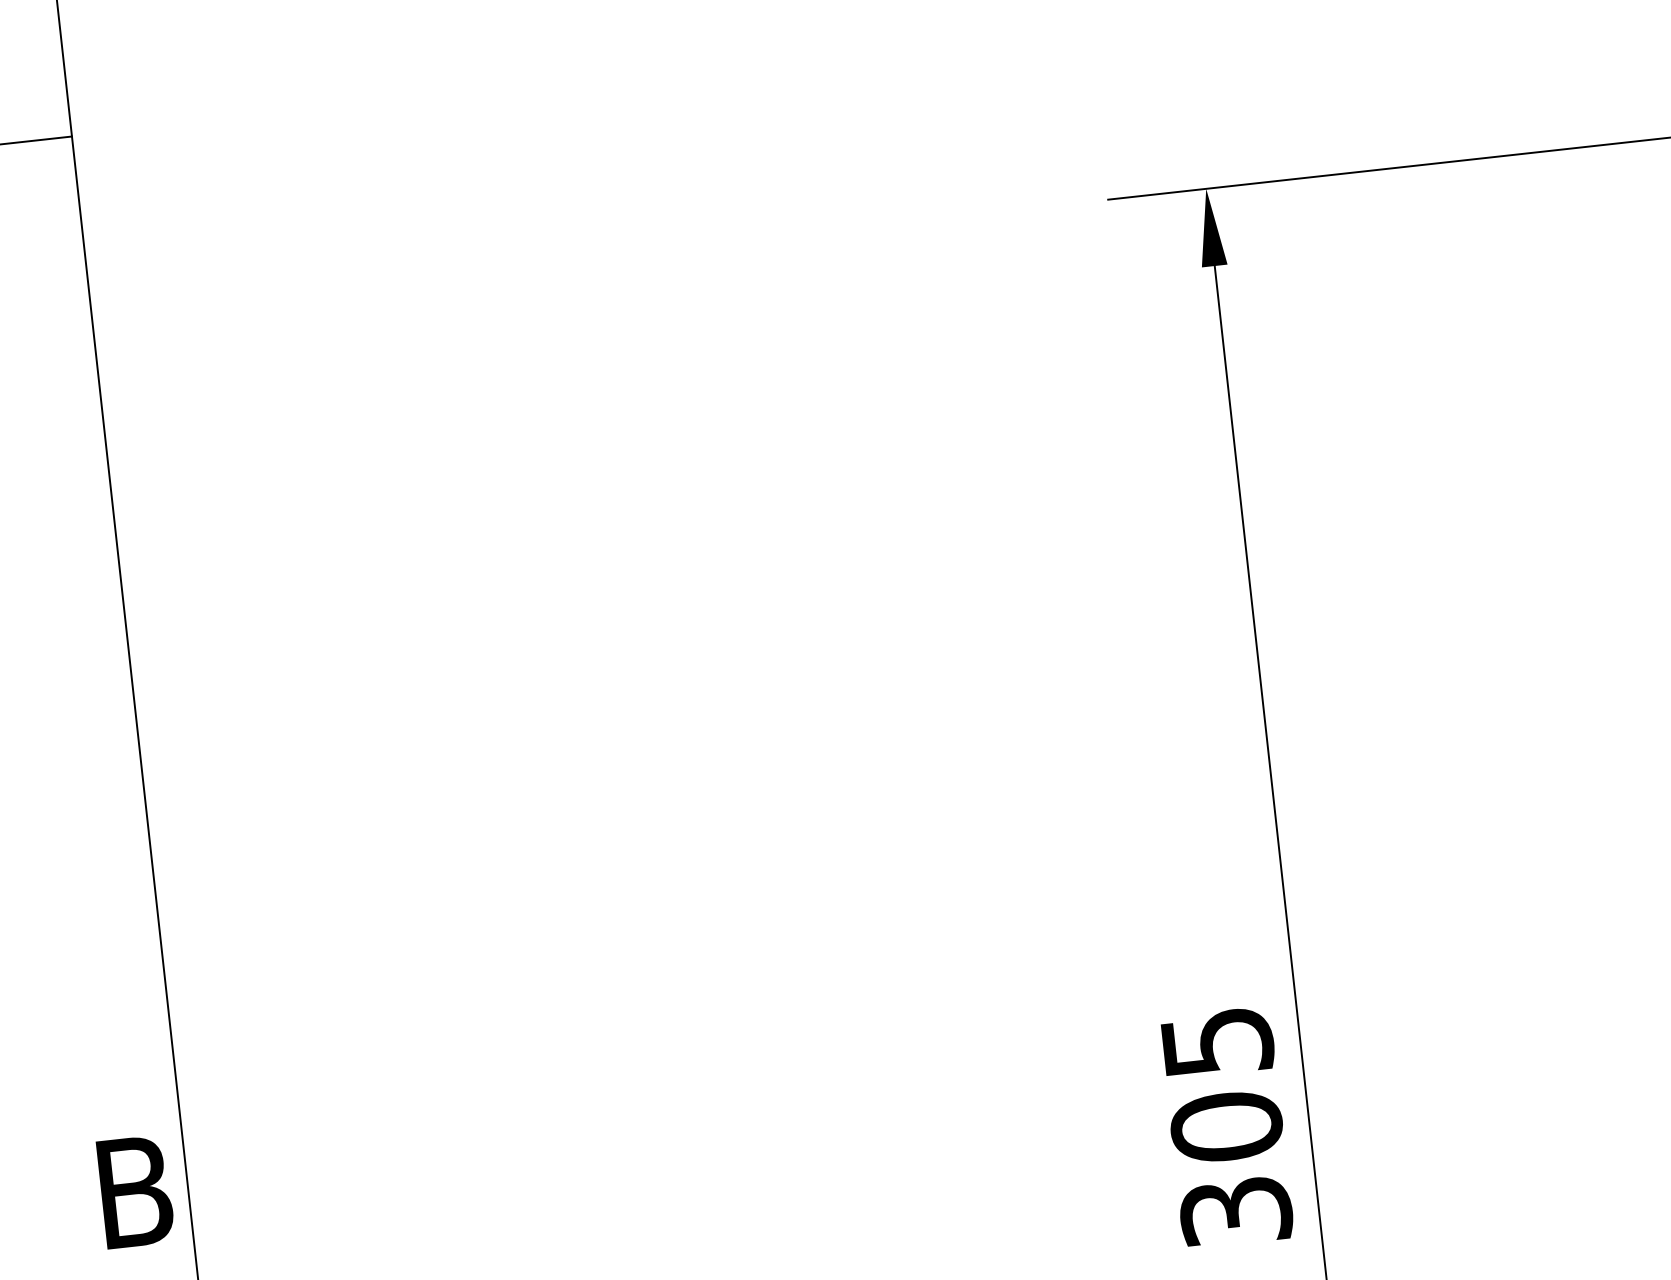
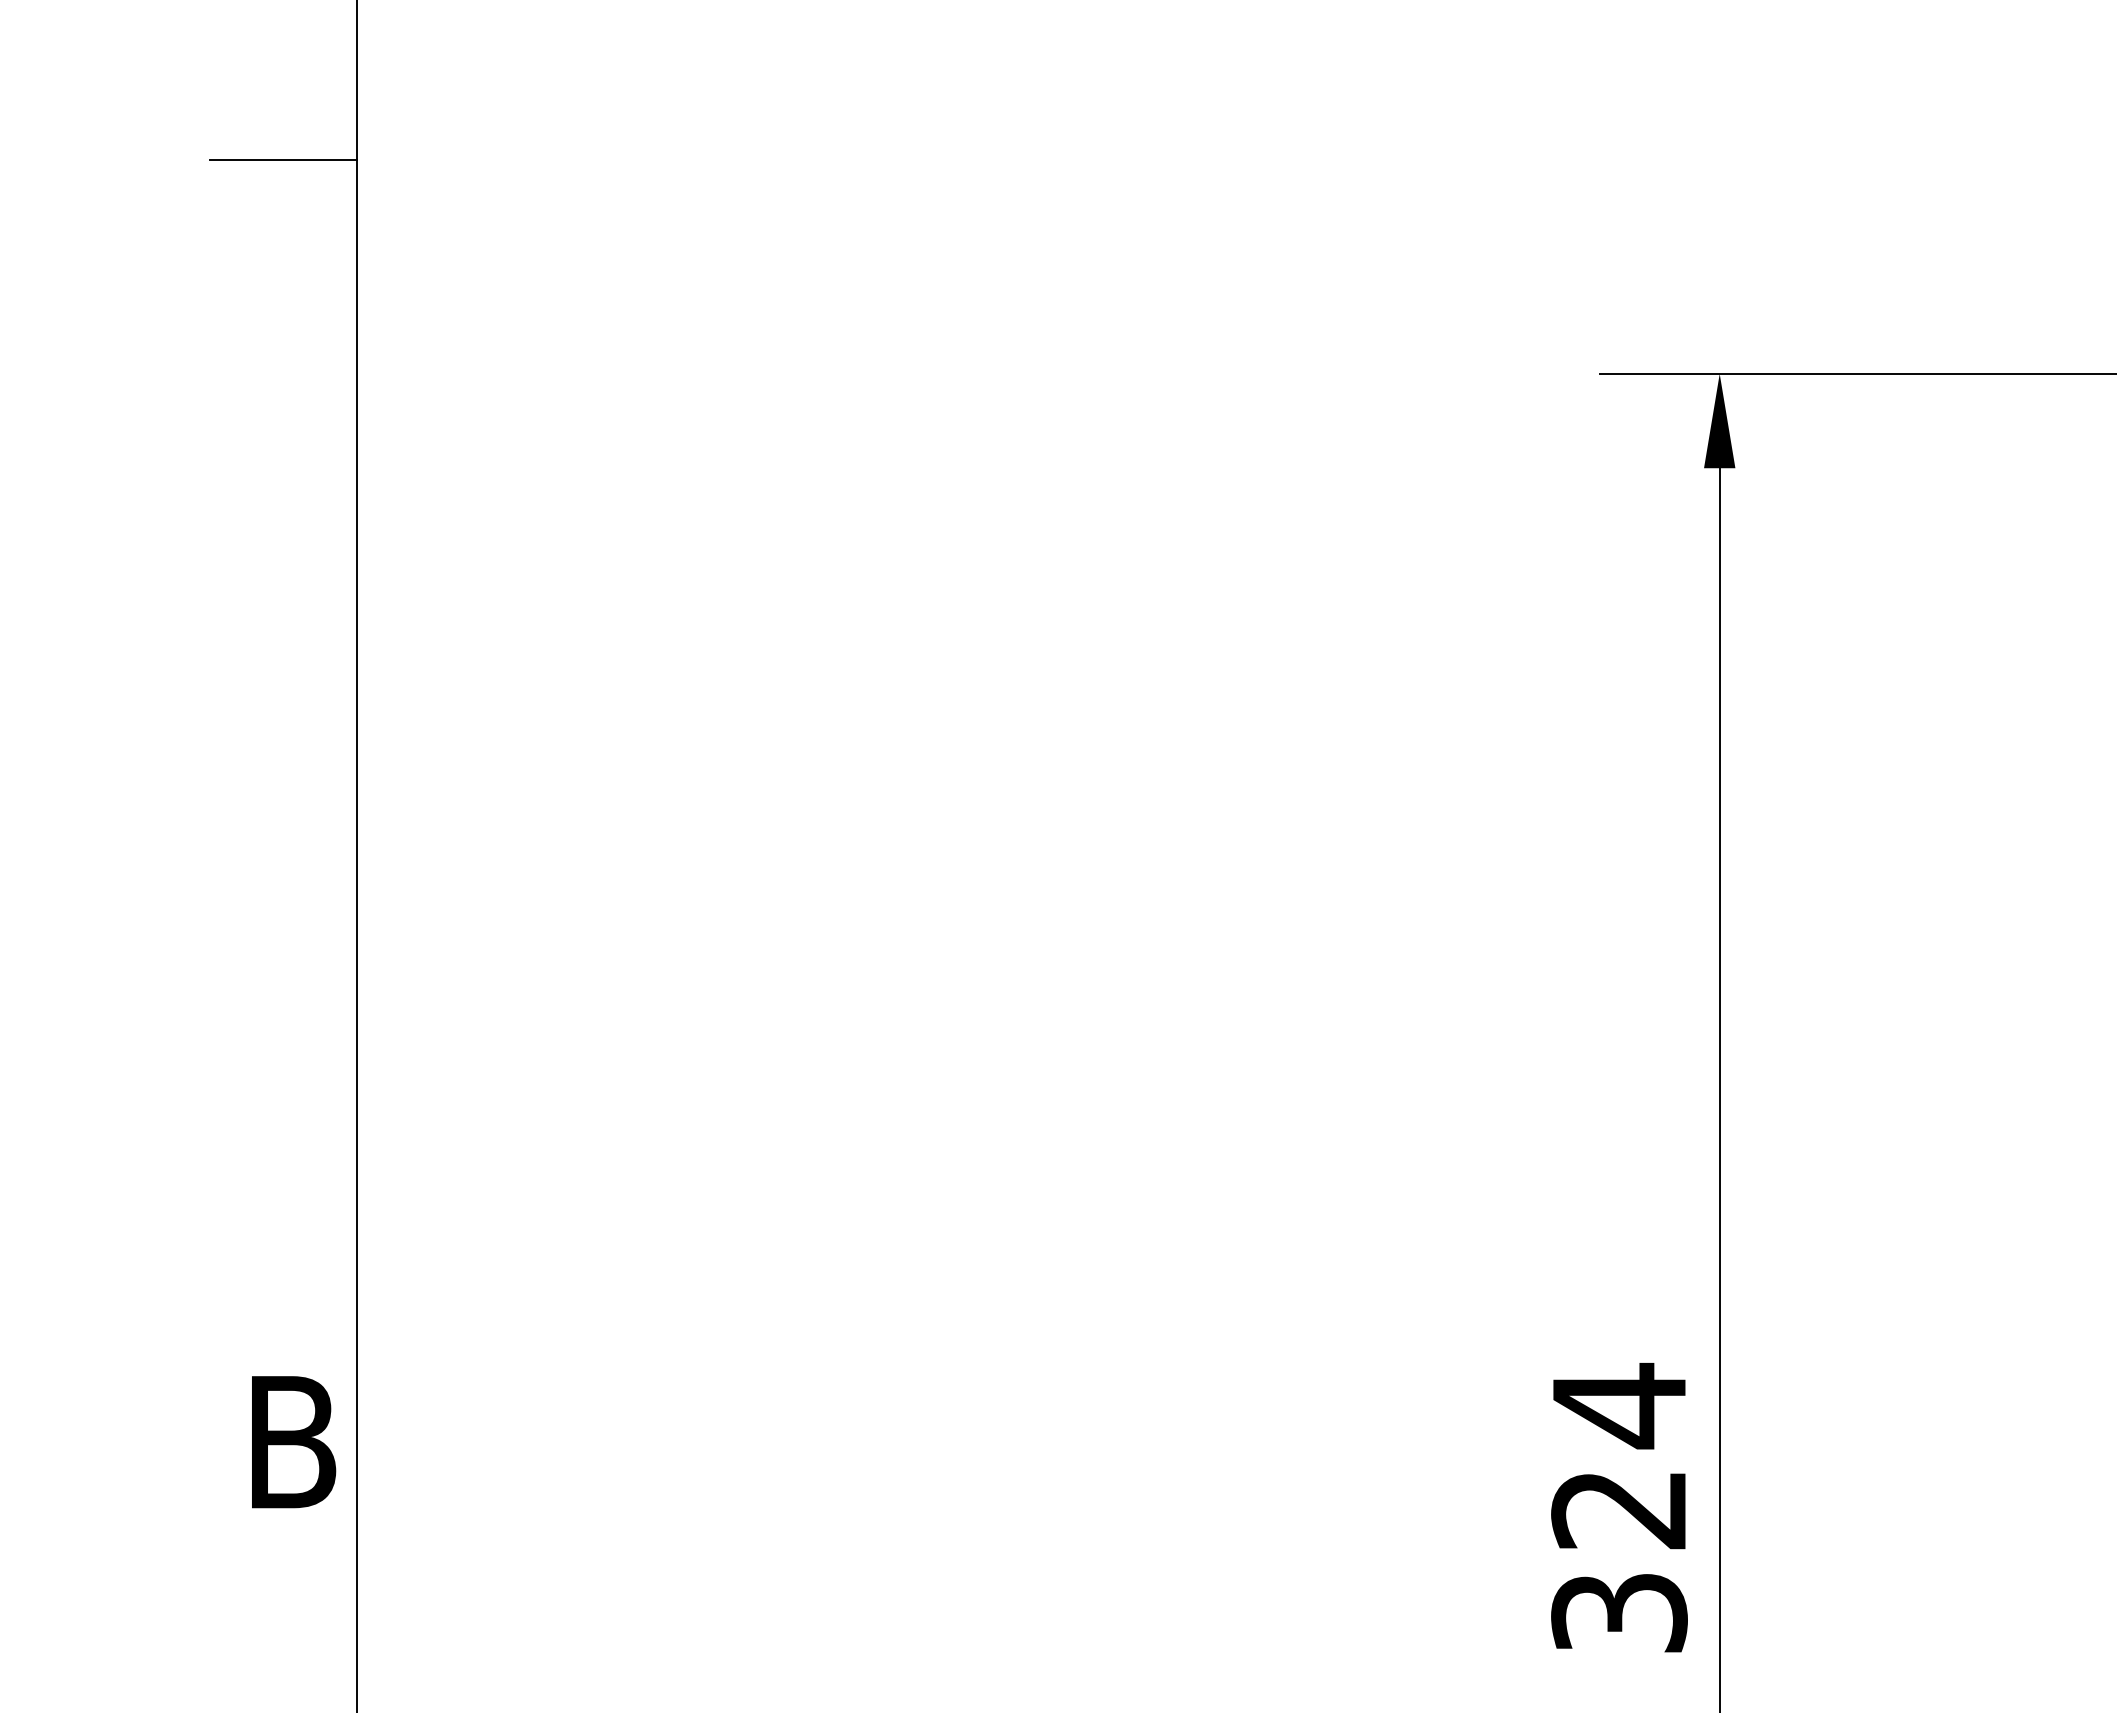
text: (1222, 1083) -> (1619, 1456), 305 -> 324

